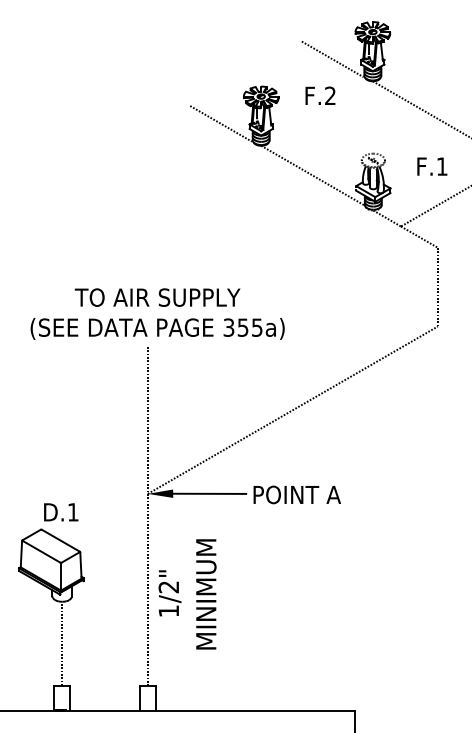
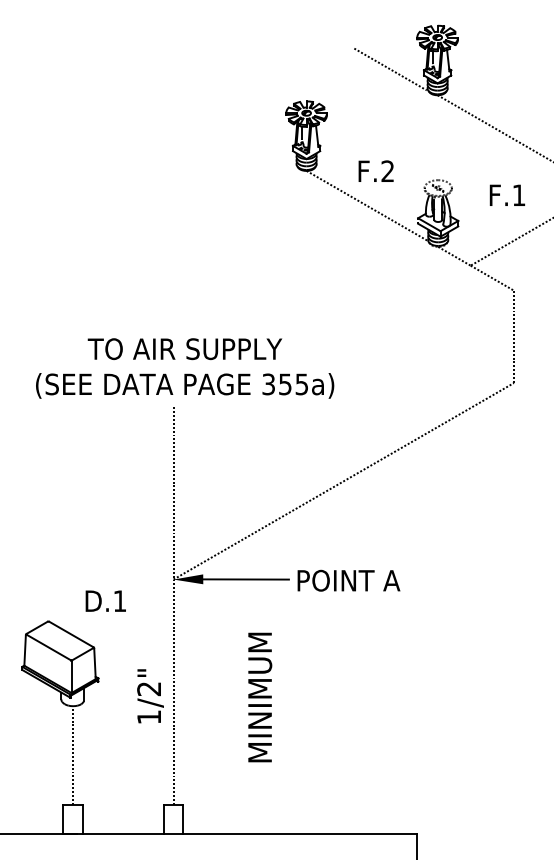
text: (319, 95) -> (375, 170), moved
line: (221, 124) -> (259, 145), removed
text: (60, 511) -> (105, 600), moved
text: (169, 593) -> (150, 696), moved
text: (206, 594) -> (260, 697), moved

